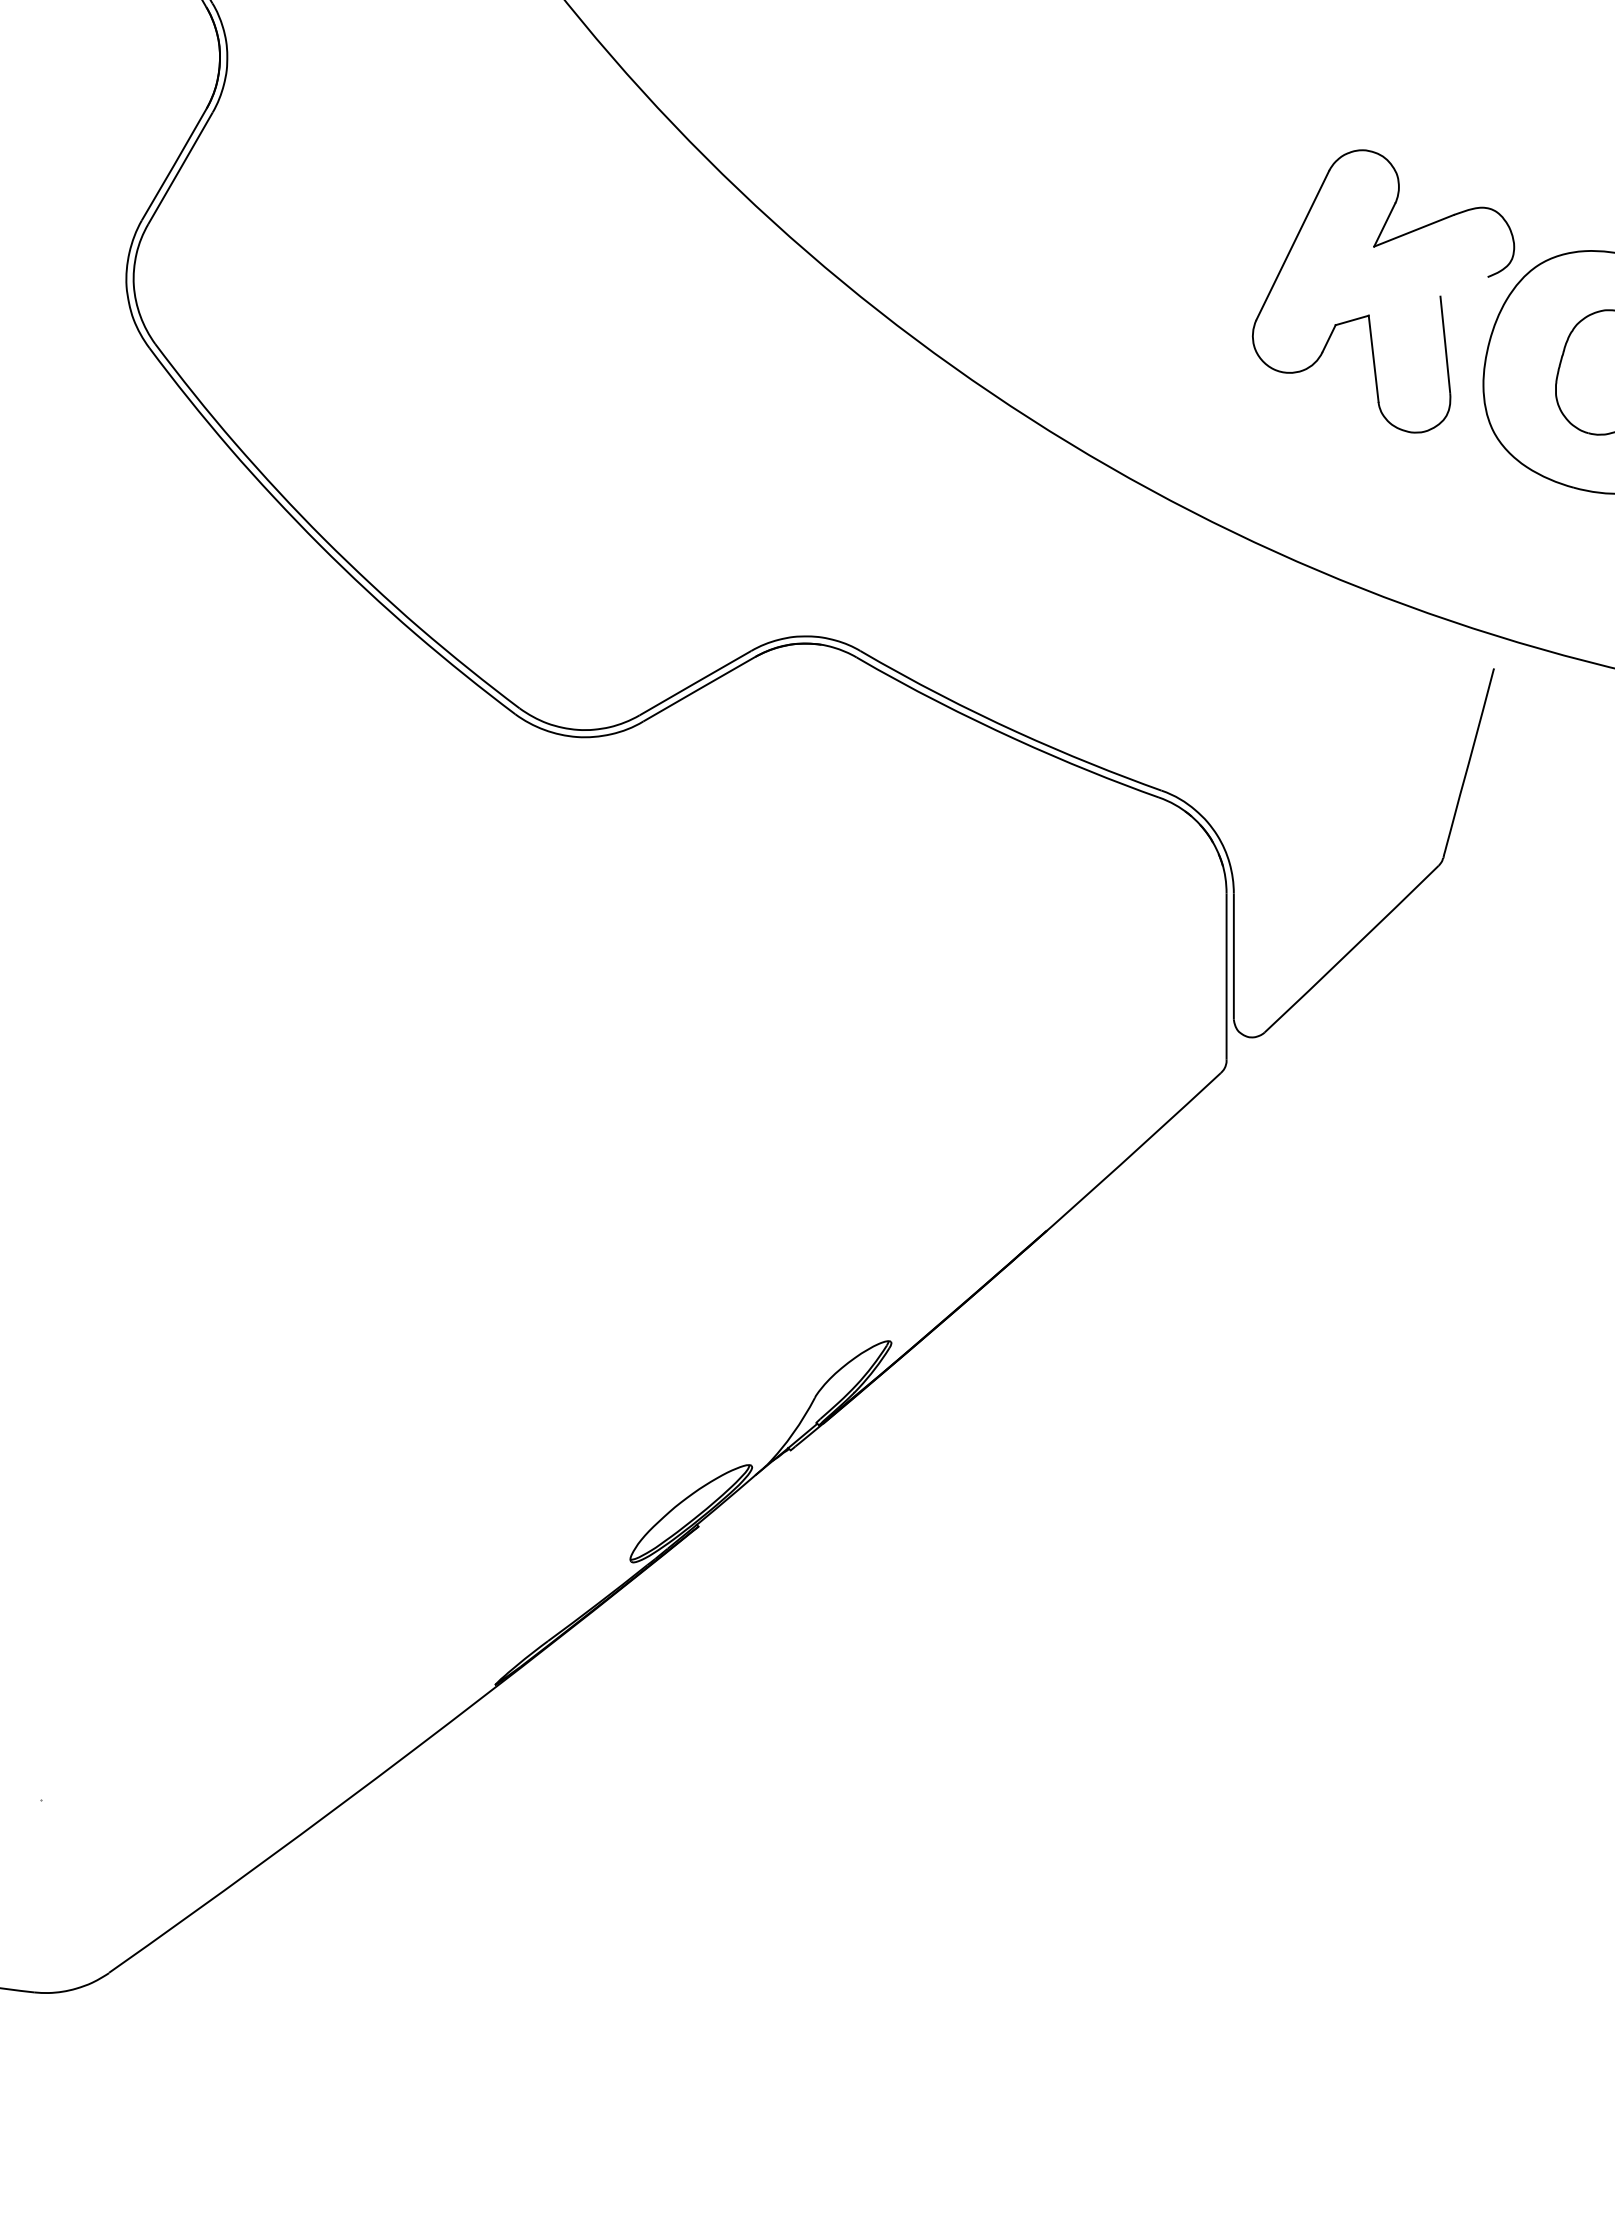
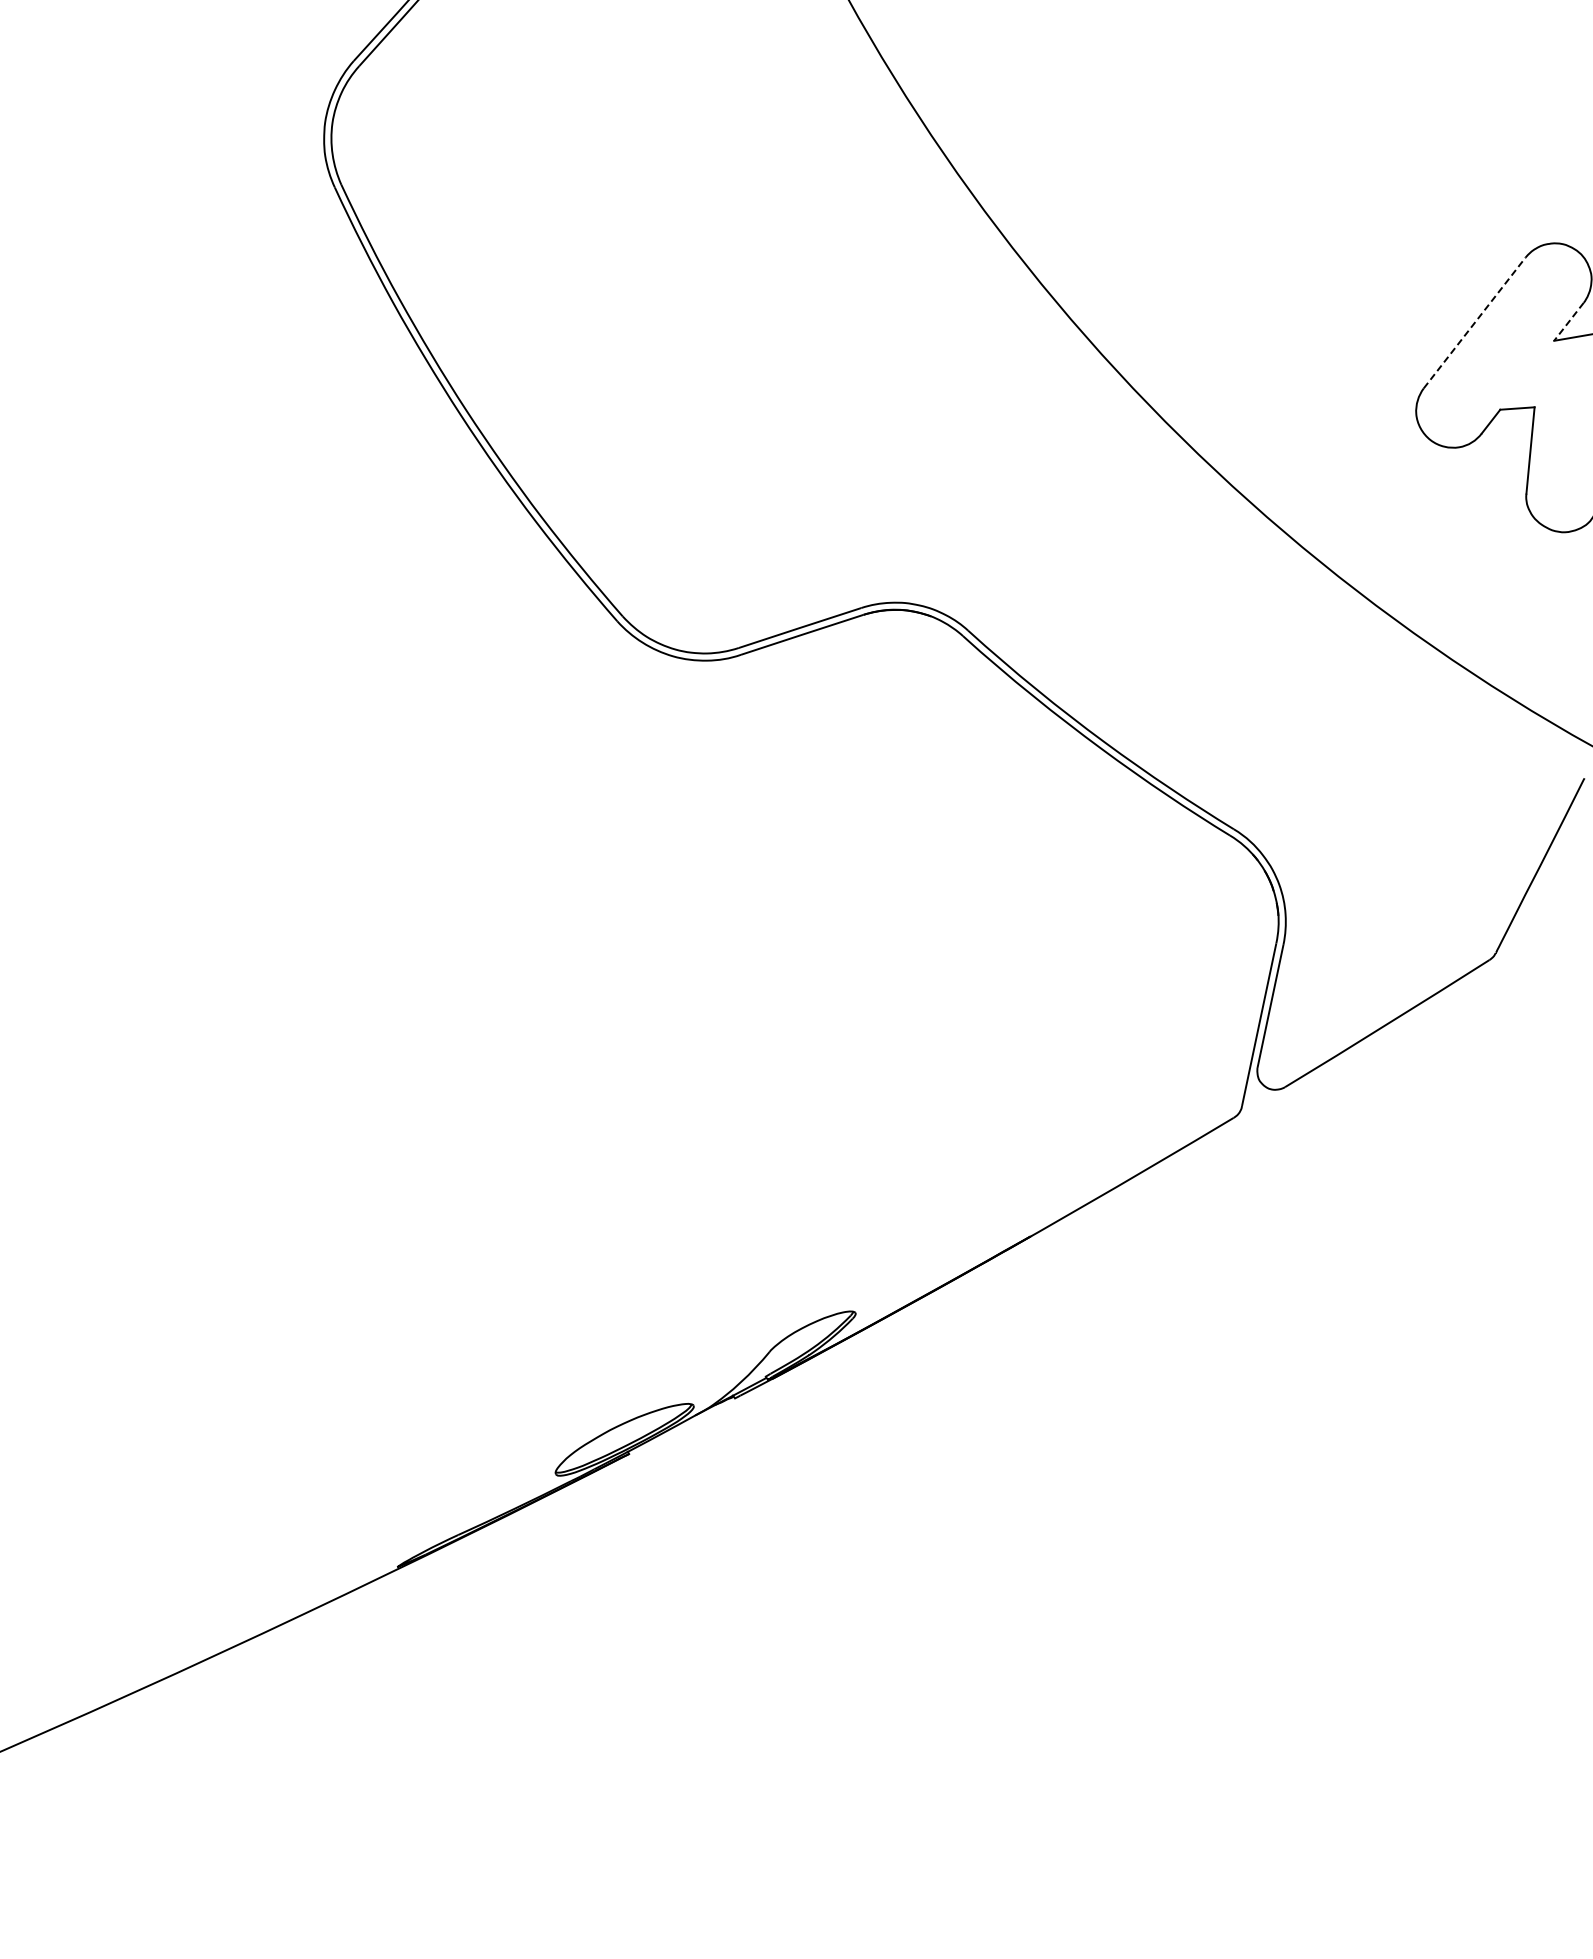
line: (1384, 225) -> (1568, 322), solid -> dashed
line: (1292, 245) -> (1474, 322), solid -> dashed

